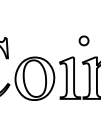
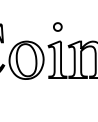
part: (83, 40) -> (57, 26), moved

